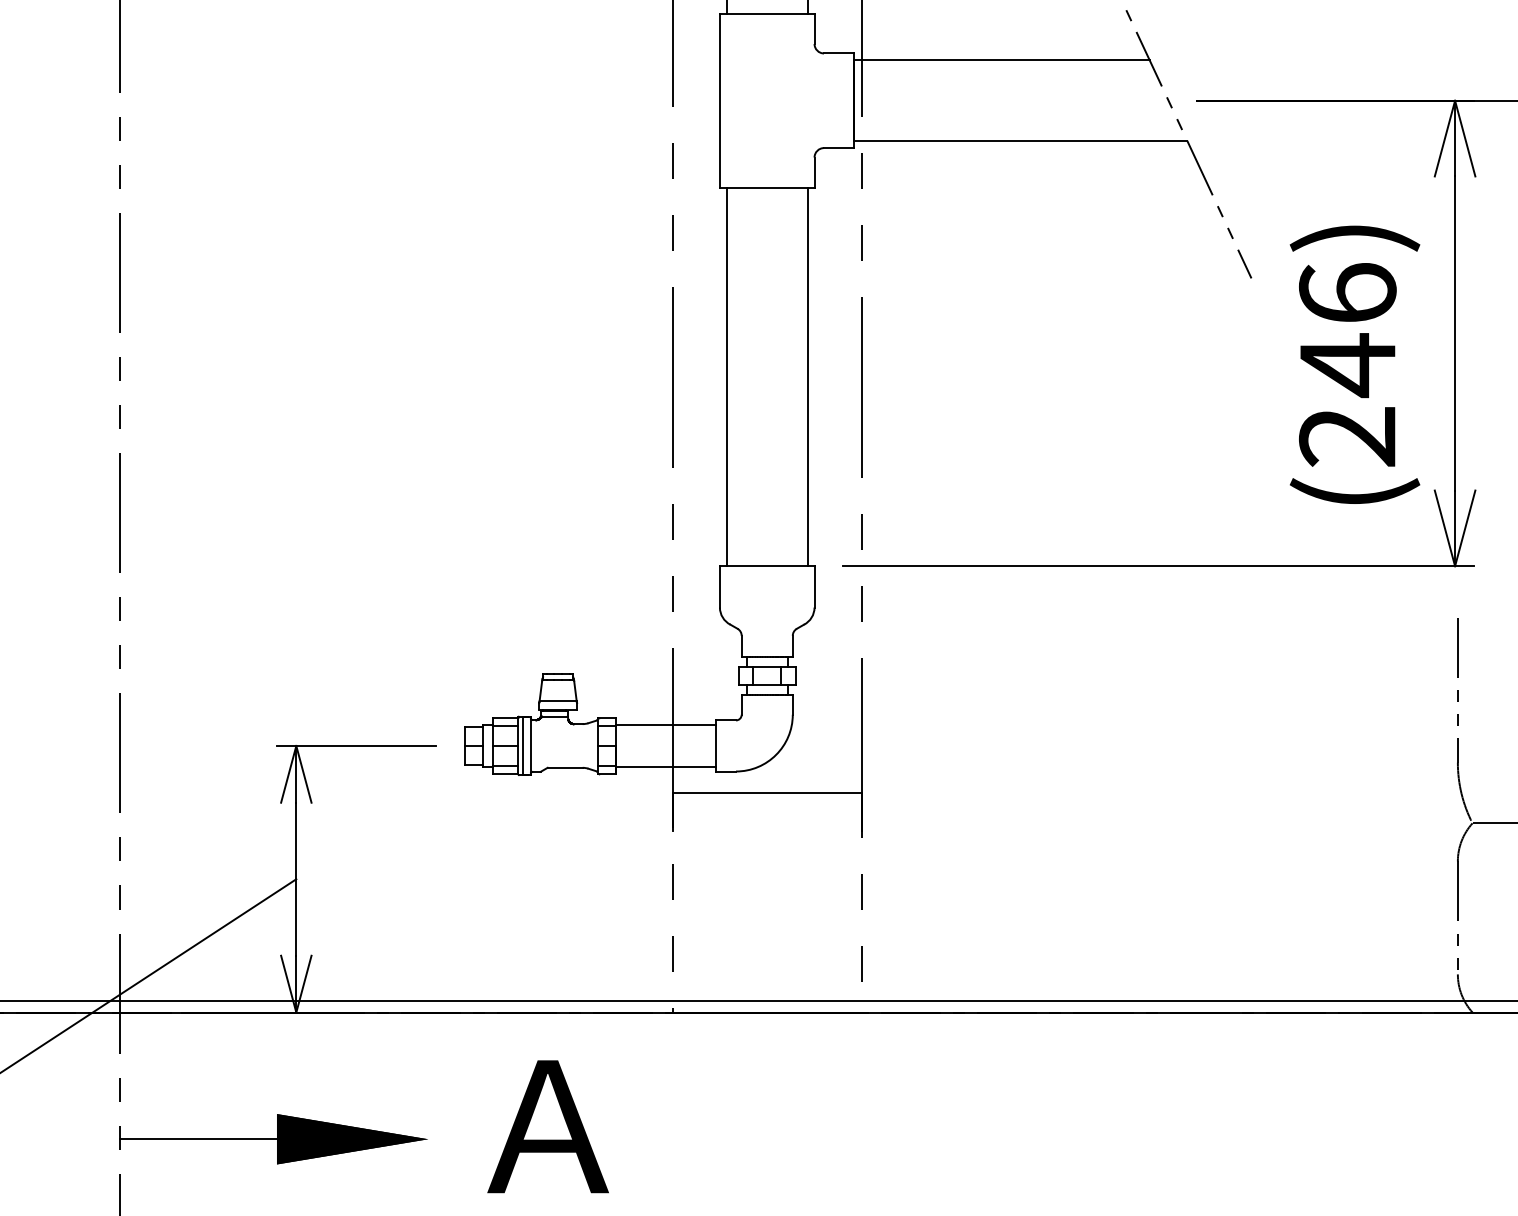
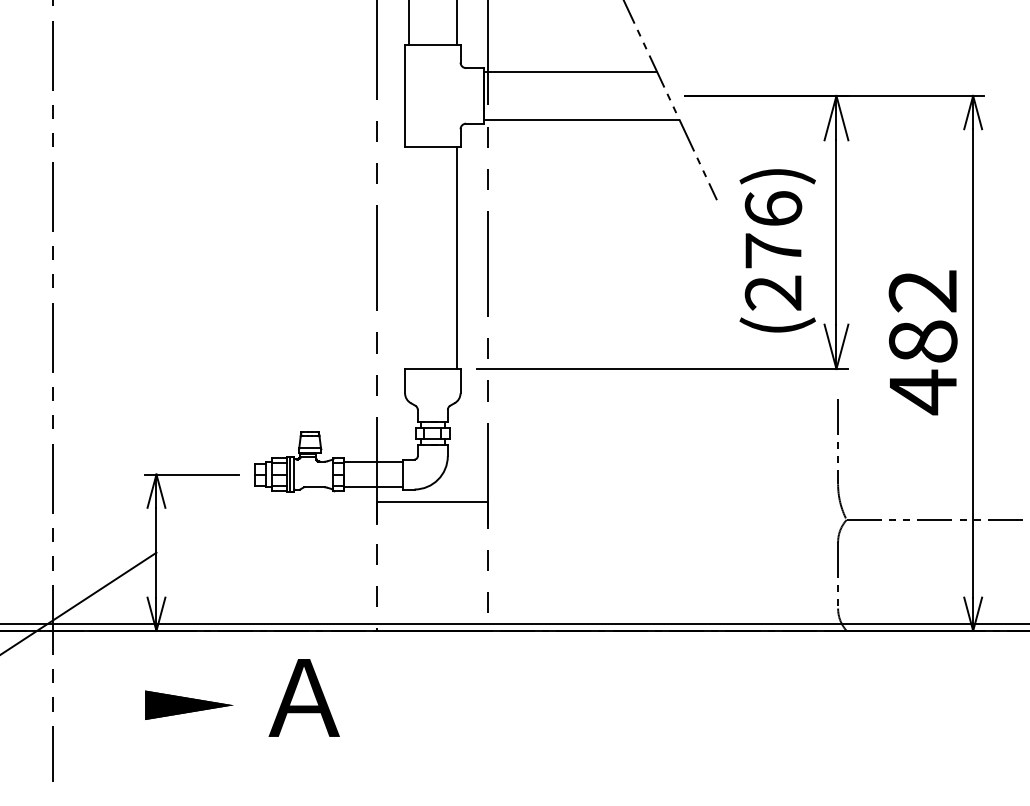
text: (1347, 365) -> (773, 251), (246) -> (276)
line: (727, 376) -> (409, 257), removed
line: (199, 1139) -> (99, 705), removed

